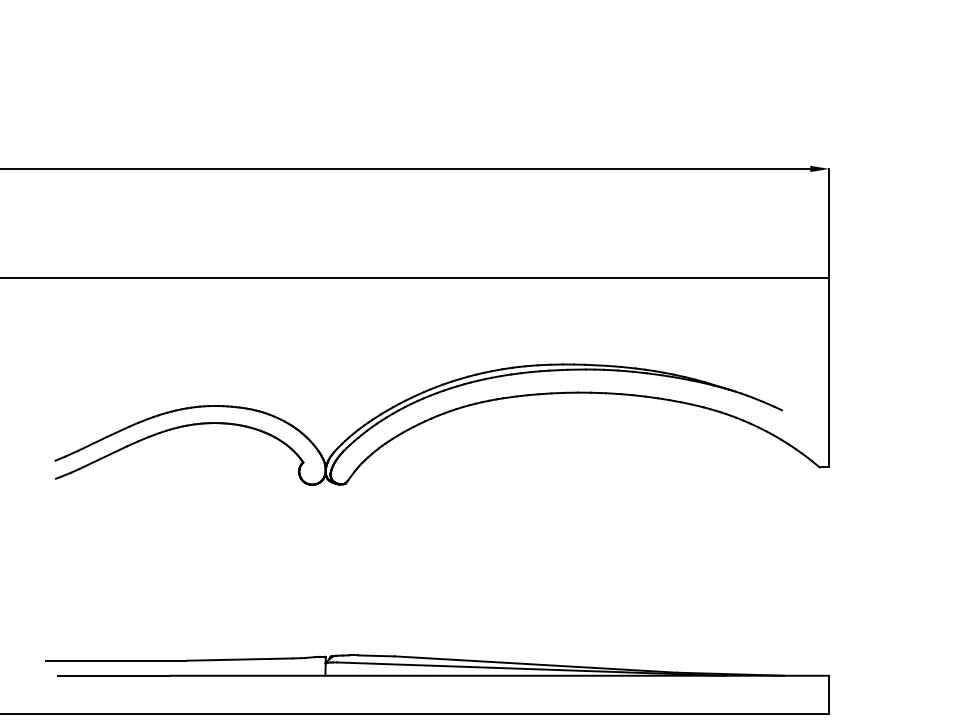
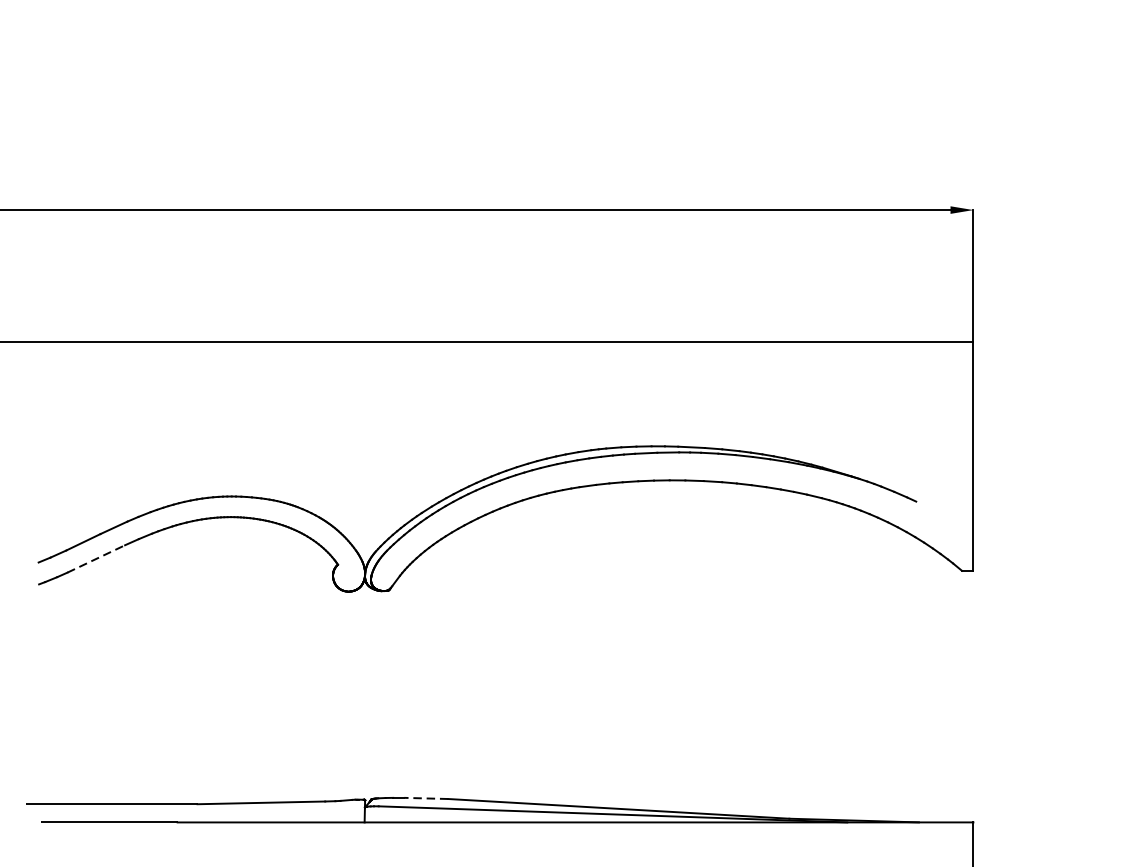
line: (103, 457) -> (96, 558), solid -> dashed
line: (375, 655) -> (425, 797), solid -> dashed

